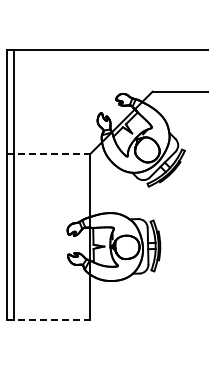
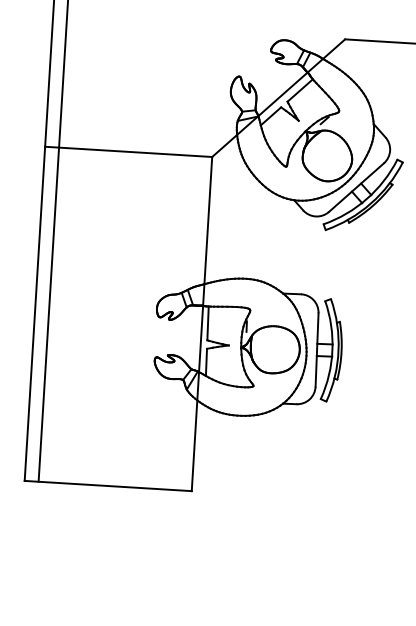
line: (49, 153) -> (129, 151), dashed -> solid
line: (49, 319) -> (109, 485), dashed -> solid

